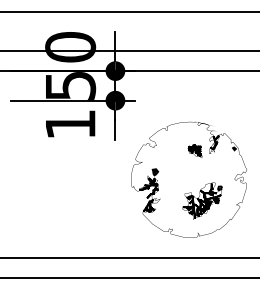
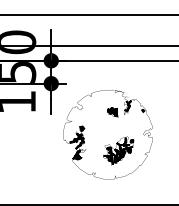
part: (188, 179) -> (107, 134), moved

